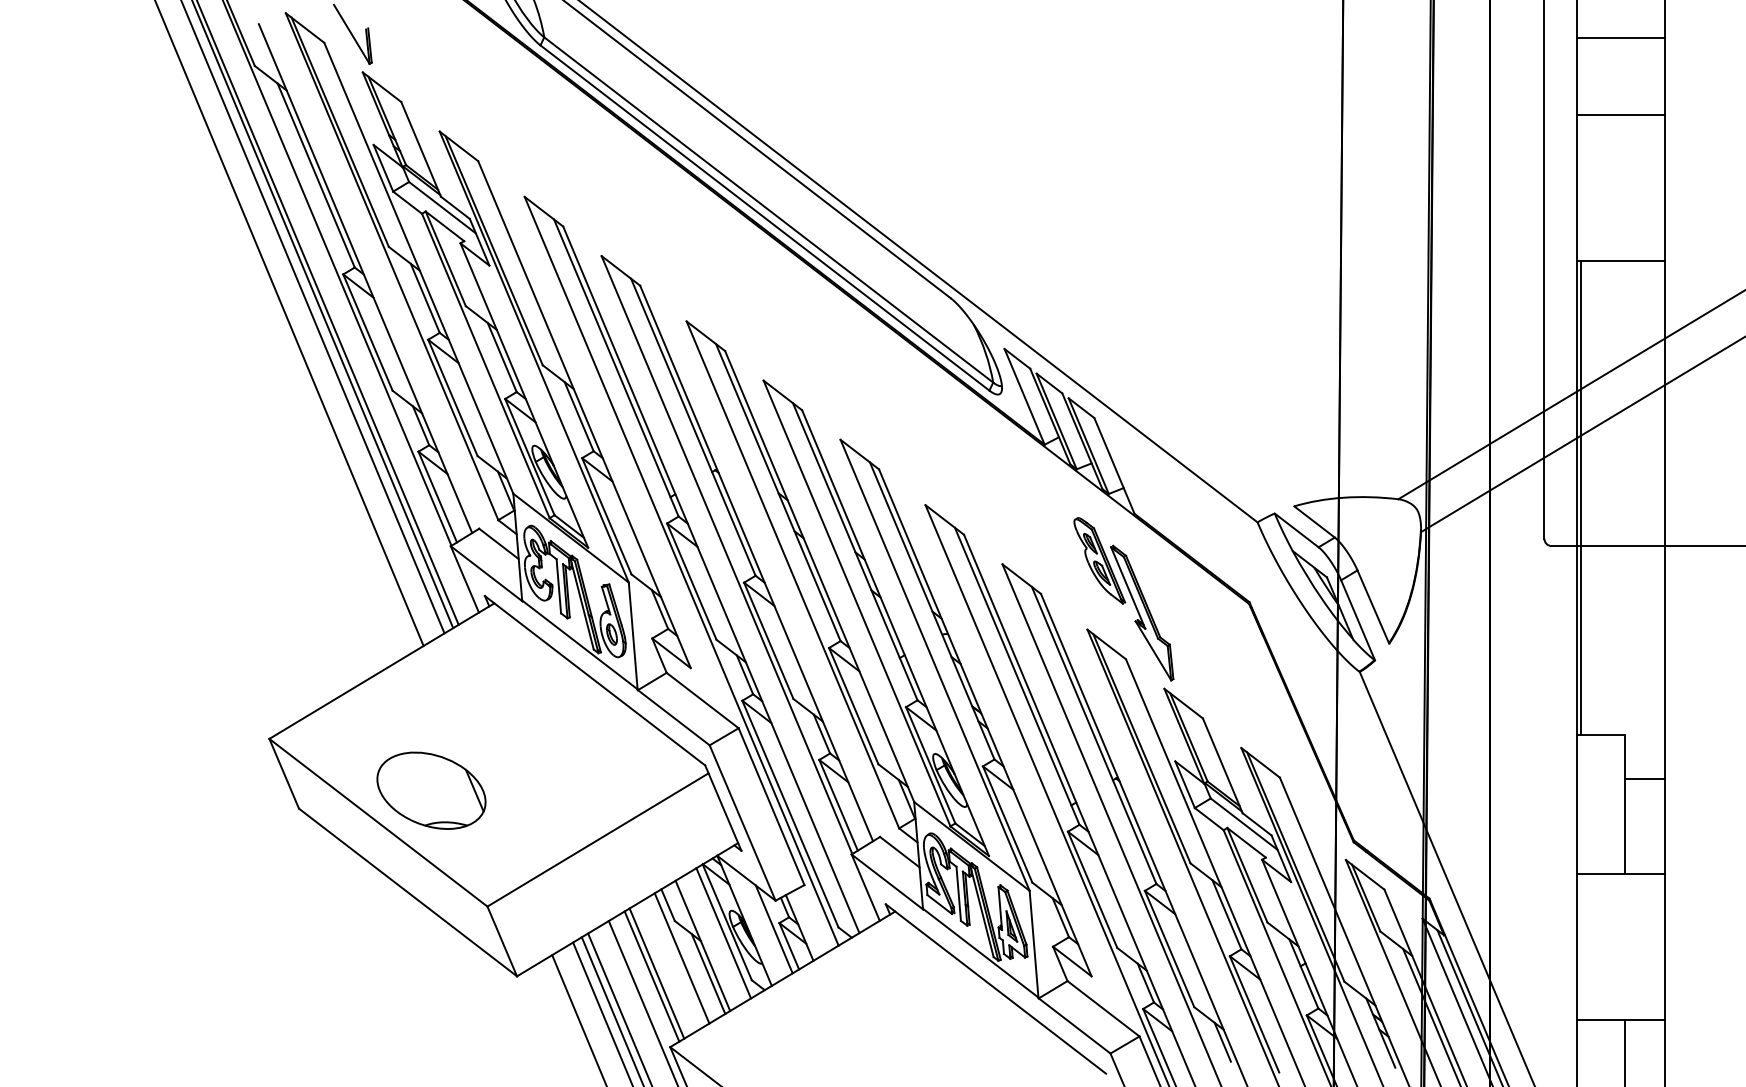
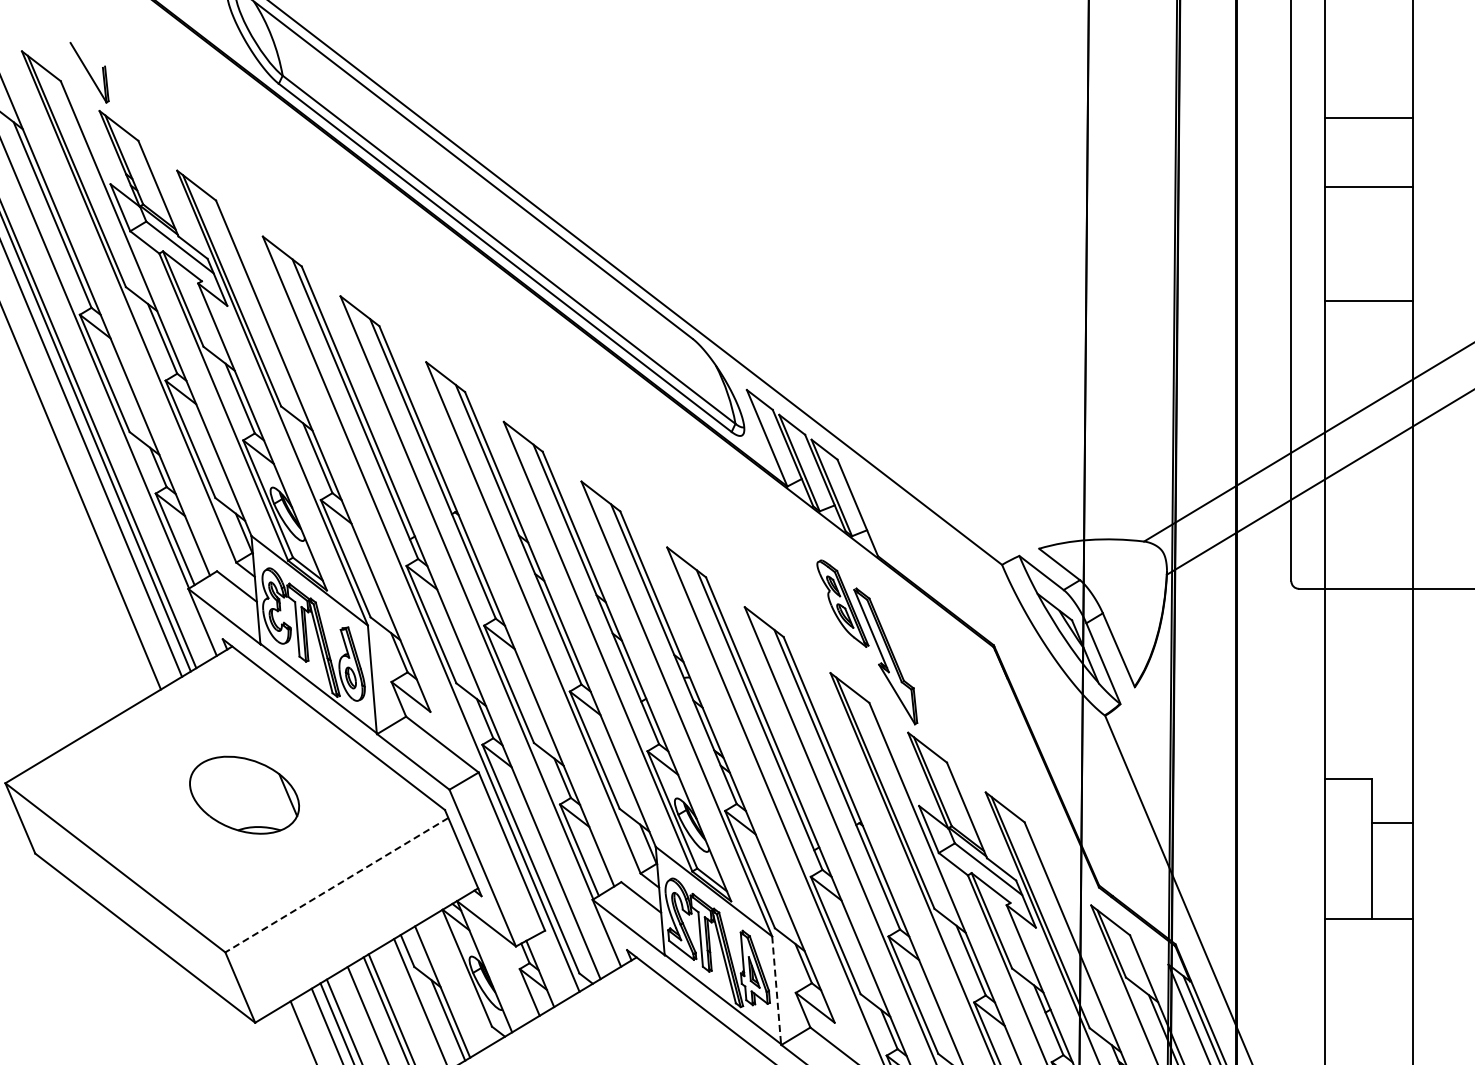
line: (1620, 38) -> (1368, 118), moved
line: (1620, 114) -> (1368, 186), moved
line: (1580, 497) -> (1327, 539), removed
part: (431, 790) -> (244, 794), moved
line: (597, 840) -> (336, 885), solid -> dashed
line: (773, 929) -> (513, 975), removed
line: (723, 933) -> (463, 979), removed
line: (1034, 944) -> (777, 990), solid -> dashed

